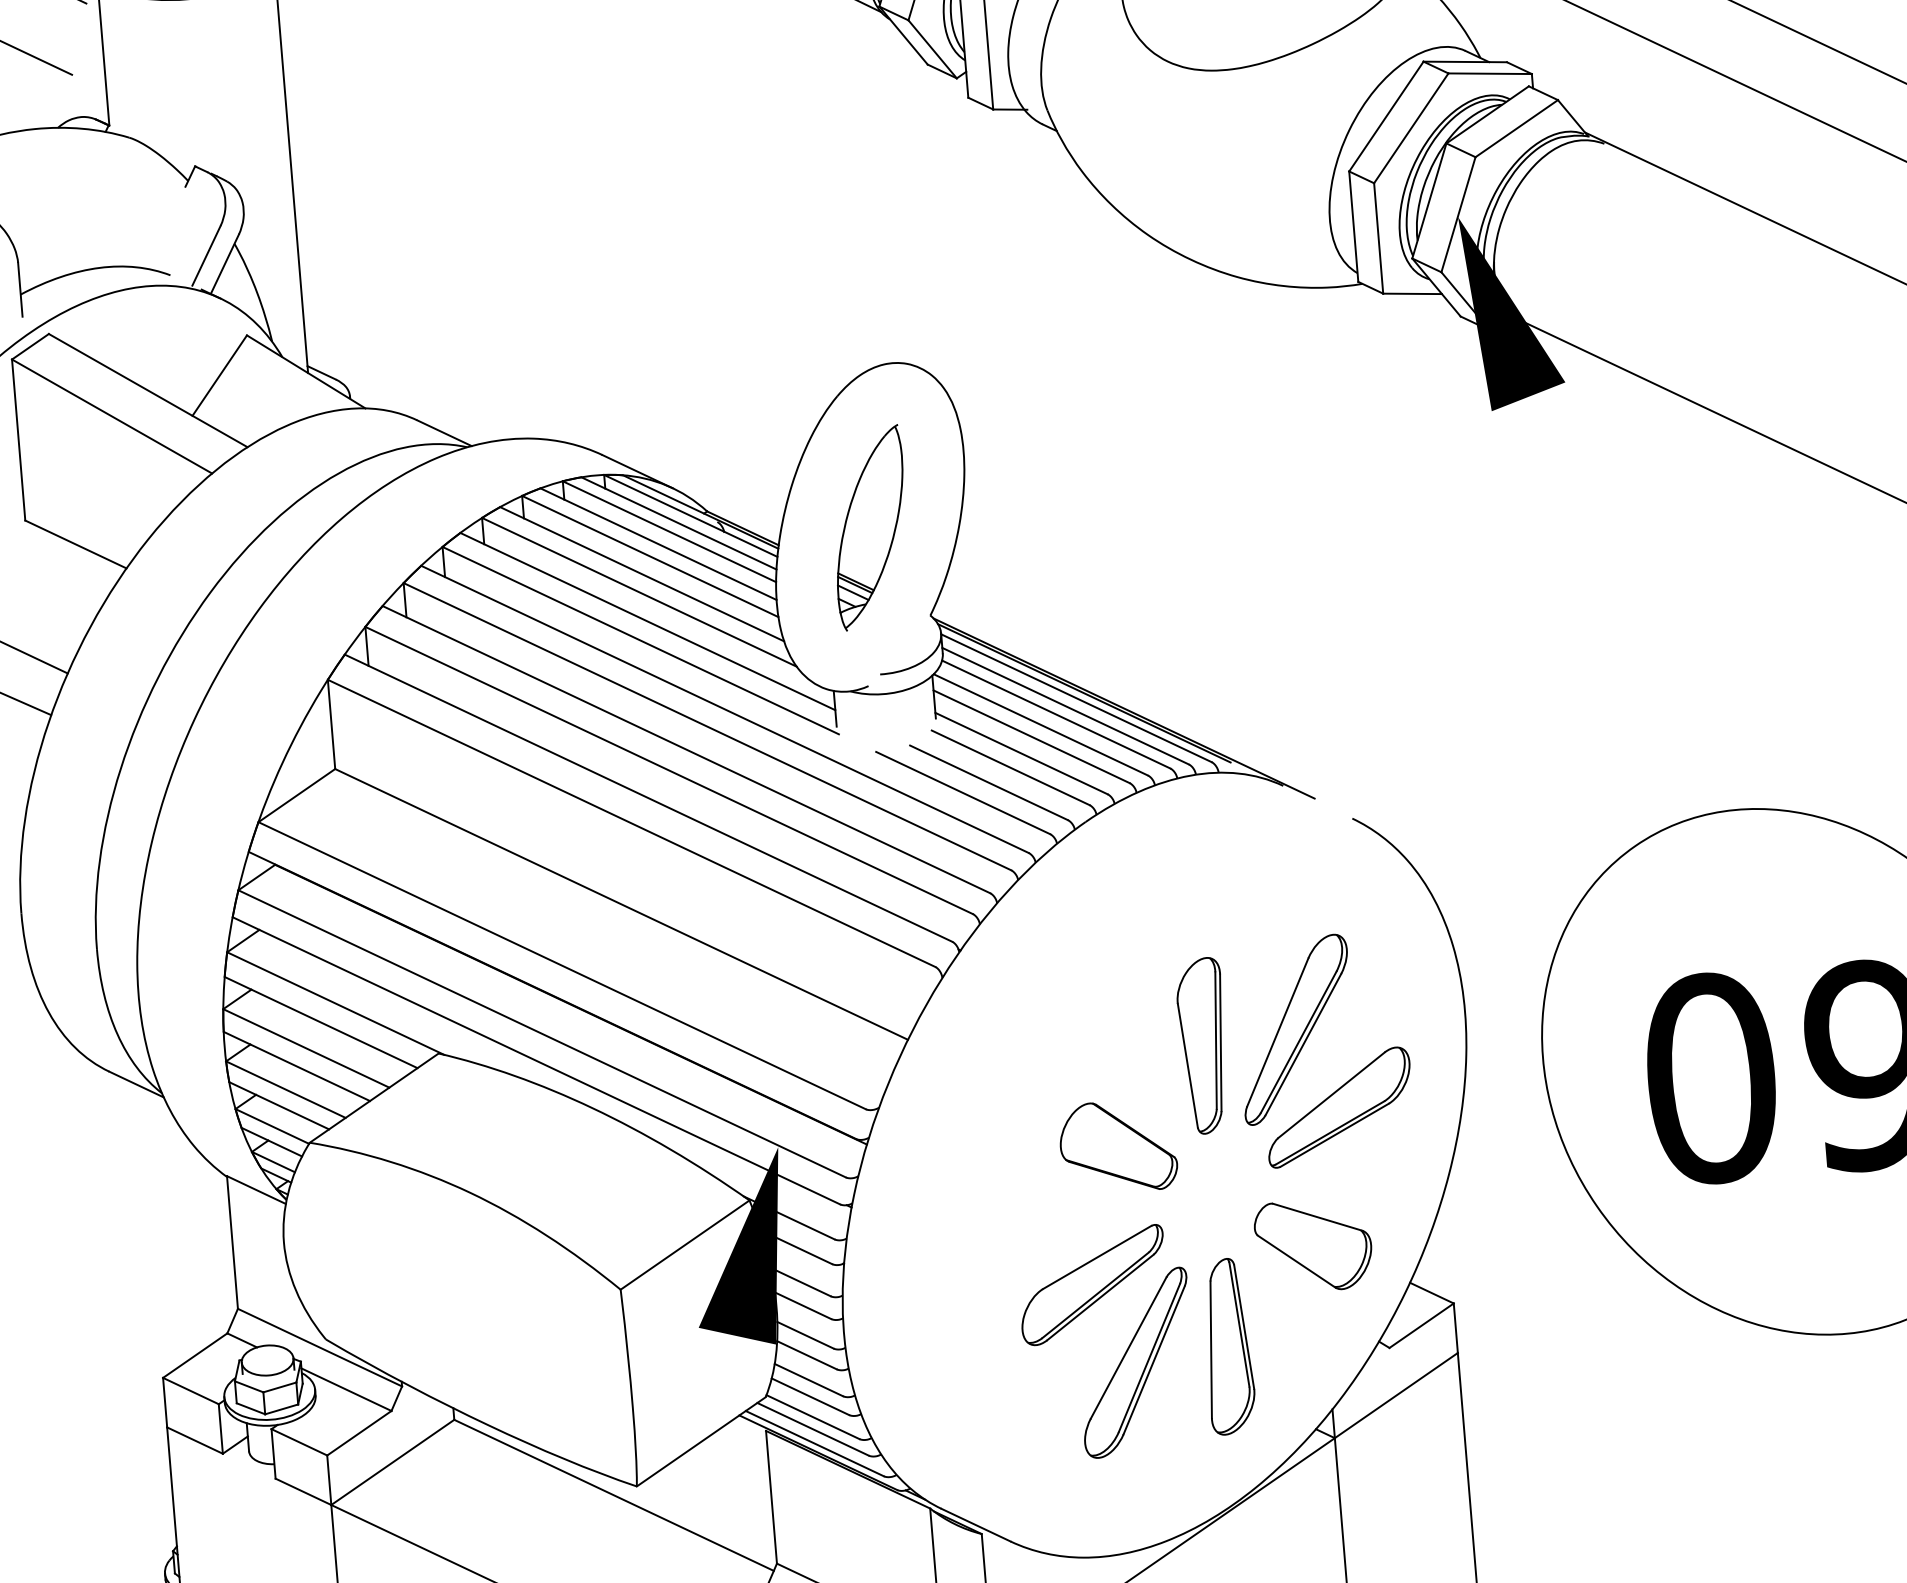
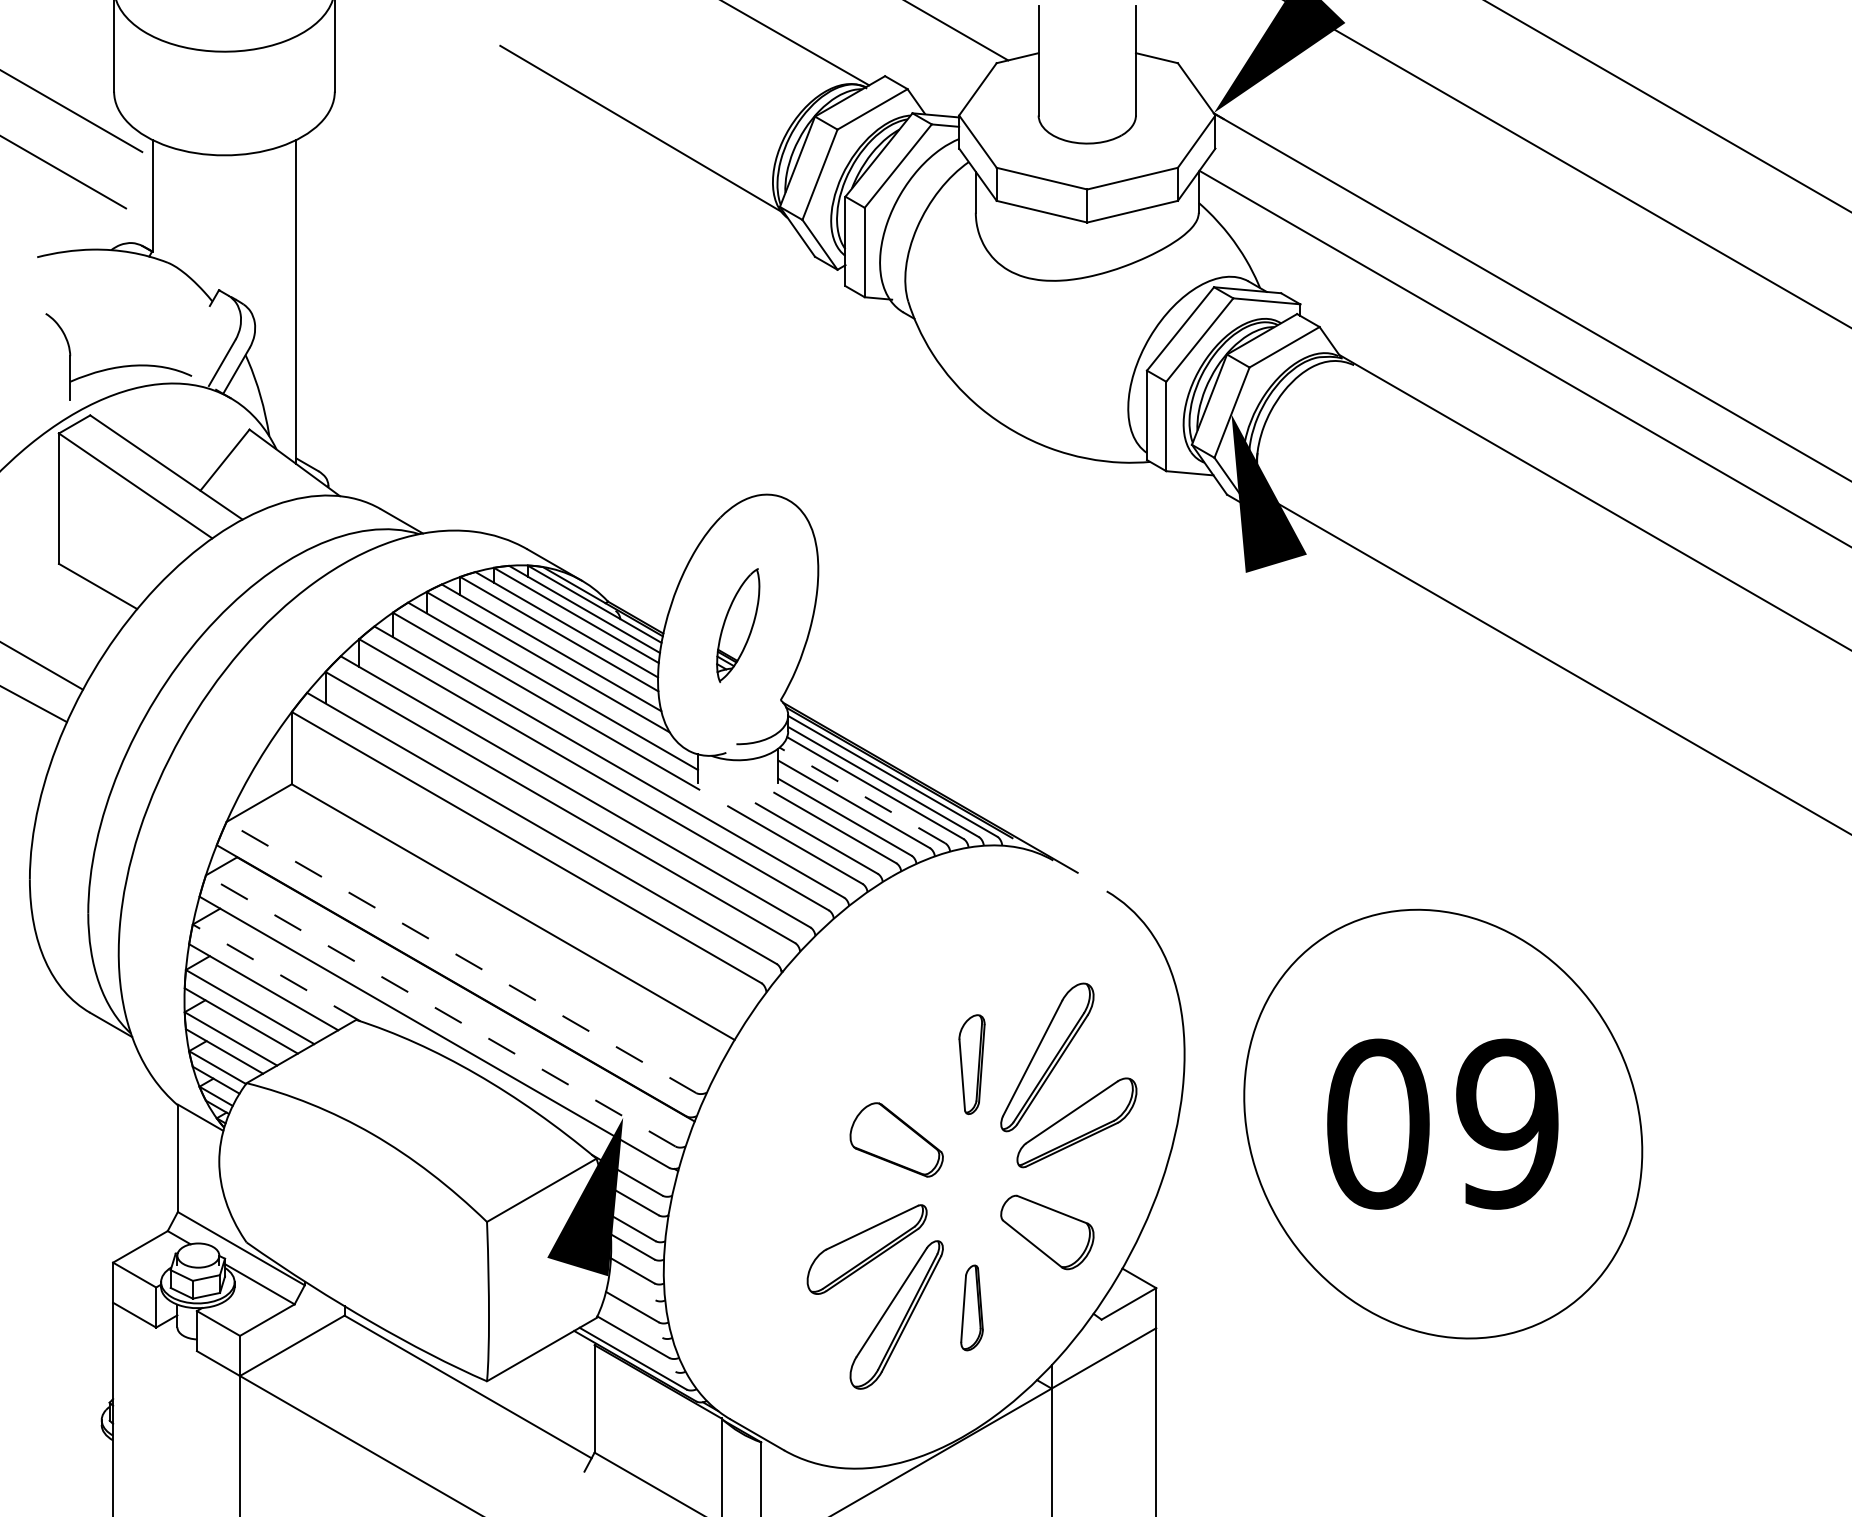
part: (870, 527) -> (738, 625), size x0.7
line: (1041, 724) -> (862, 795), solid -> dashed
line: (562, 965) -> (461, 957), solid -> dashed
line: (335, 1003) -> (276, 972), solid -> dashed
line: (541, 1033) -> (440, 1010), solid -> dashed
part: (1202, 1046) -> (971, 1064), size x0.7
part: (1227, 1346) -> (971, 1307), size x0.6
line: (806, 1354) -> (632, 1286), removed
line: (810, 1396) -> (632, 1320), removed
line: (812, 1428) -> (632, 1346), removed

